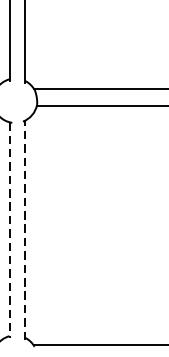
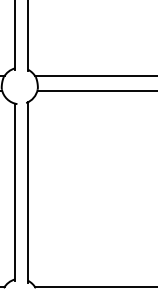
line: (25, 229) -> (28, 191), dashed -> solid
line: (9, 230) -> (15, 192), dashed -> solid

